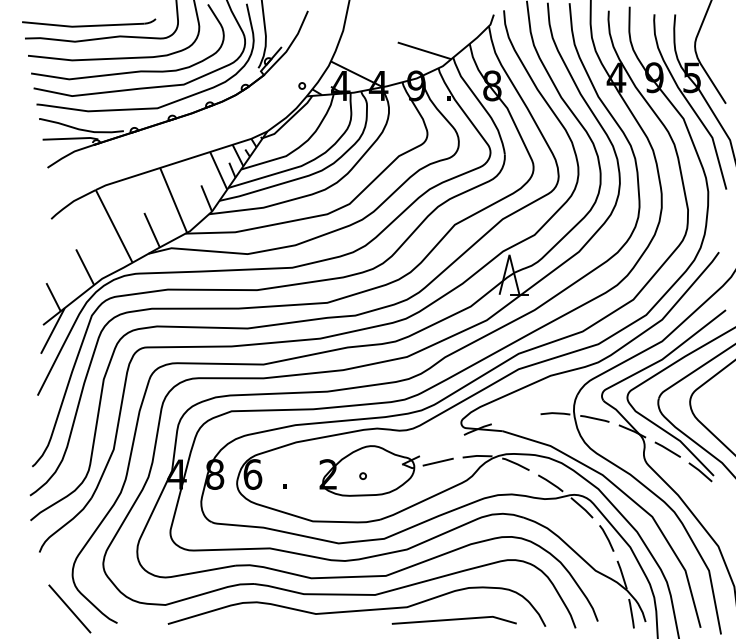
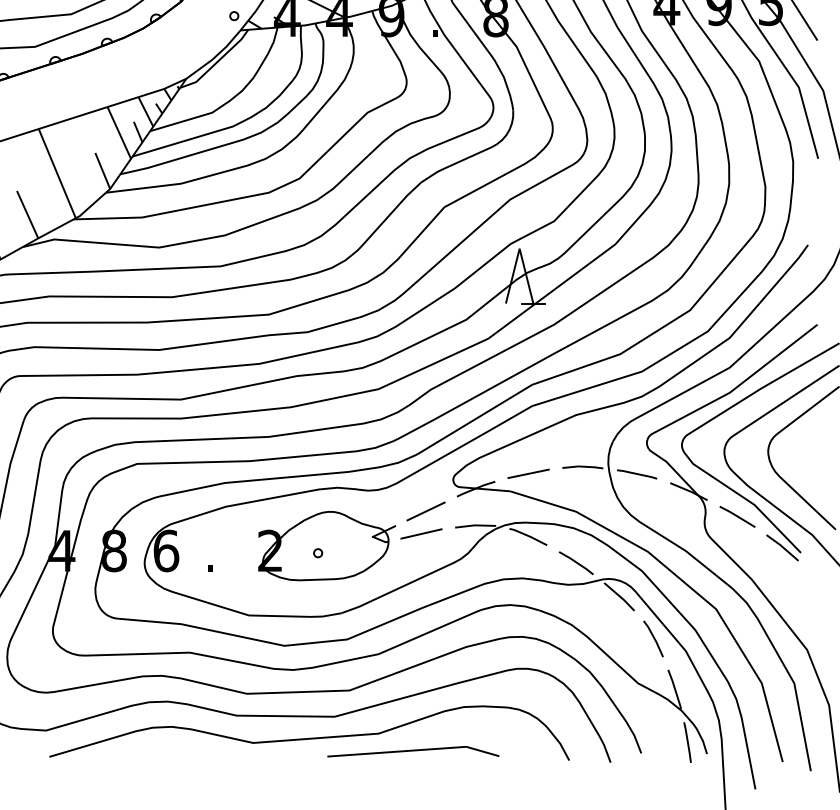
line: (515, 418) -> (527, 473), added
line: (441, 445) -> (426, 511), added
line: (453, 619) -> (412, 750), moved

